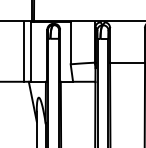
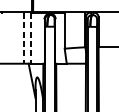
line: (23, 52) -> (24, 38), solid -> dashed
line: (31, 52) -> (30, 38), solid -> dashed

